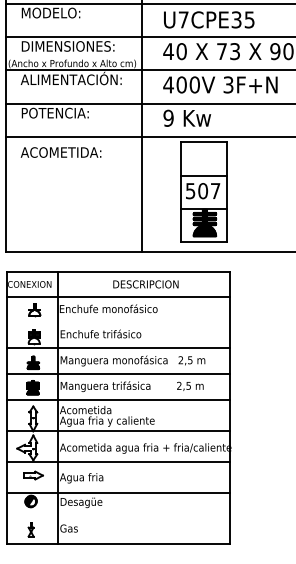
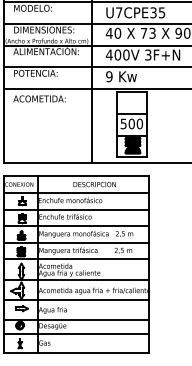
text: (214, 190) -> (139, 123), 507 -> 500
line: (117, 322) -> (76, 209), added
line: (117, 513) -> (76, 333), added

